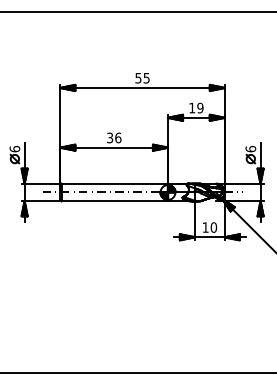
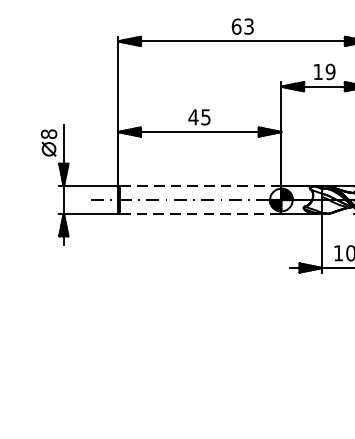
text: (142, 77) -> (242, 25), 55 -> 63
text: (113, 137) -> (198, 116), 36 -> 45
text: (14, 149) -> (48, 134), 6 -> 8
line: (114, 183) -> (200, 186), solid -> dashed
line: (115, 201) -> (201, 213), solid -> dashed

